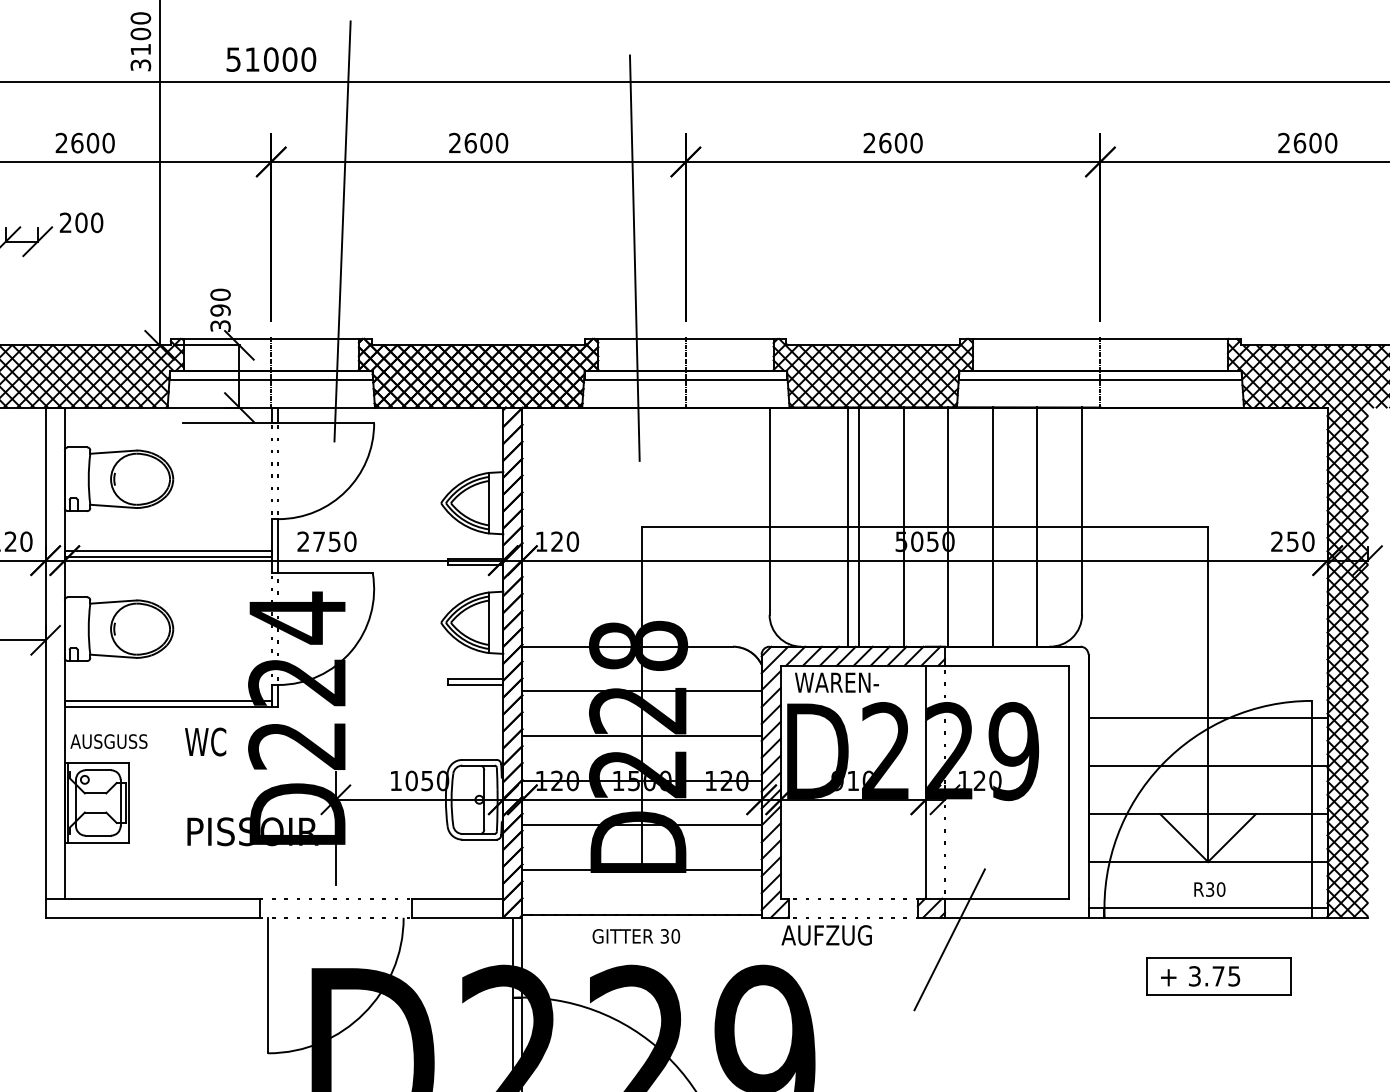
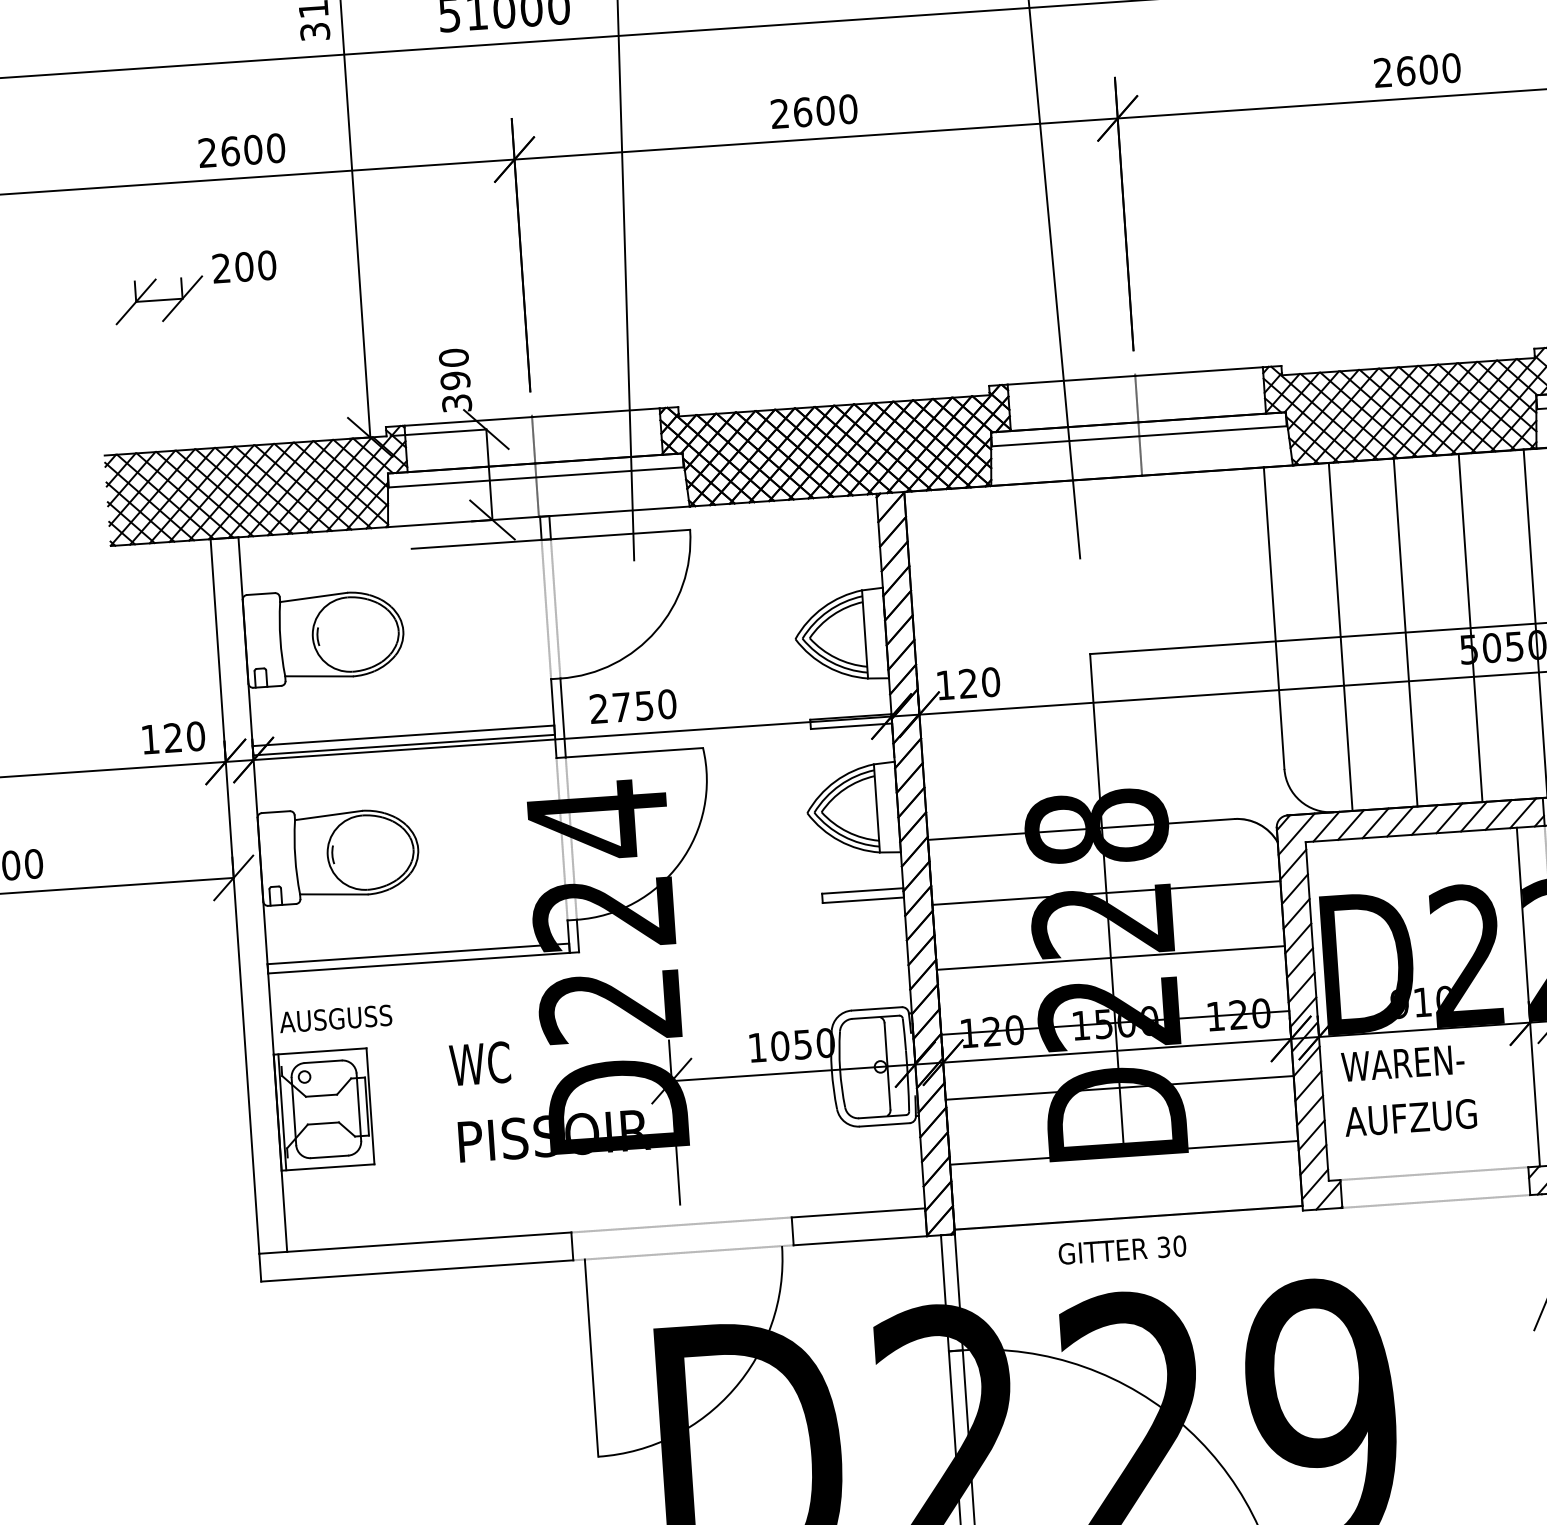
line: (848, 526) -> (1341, 636), moved
text: (836, 682) -> (1402, 1063), moved
text: (205, 741) -> (479, 1063), moved
text: (826, 935) -> (1410, 1118), moved

